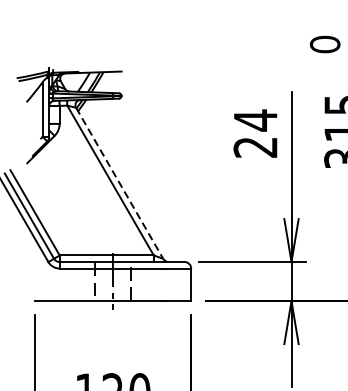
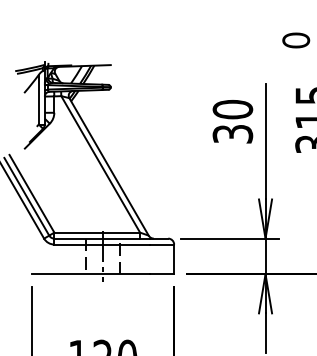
text: (255, 133) -> (232, 121), 24 -> 30
line: (120, 183) -> (109, 167), dashed -> solid

